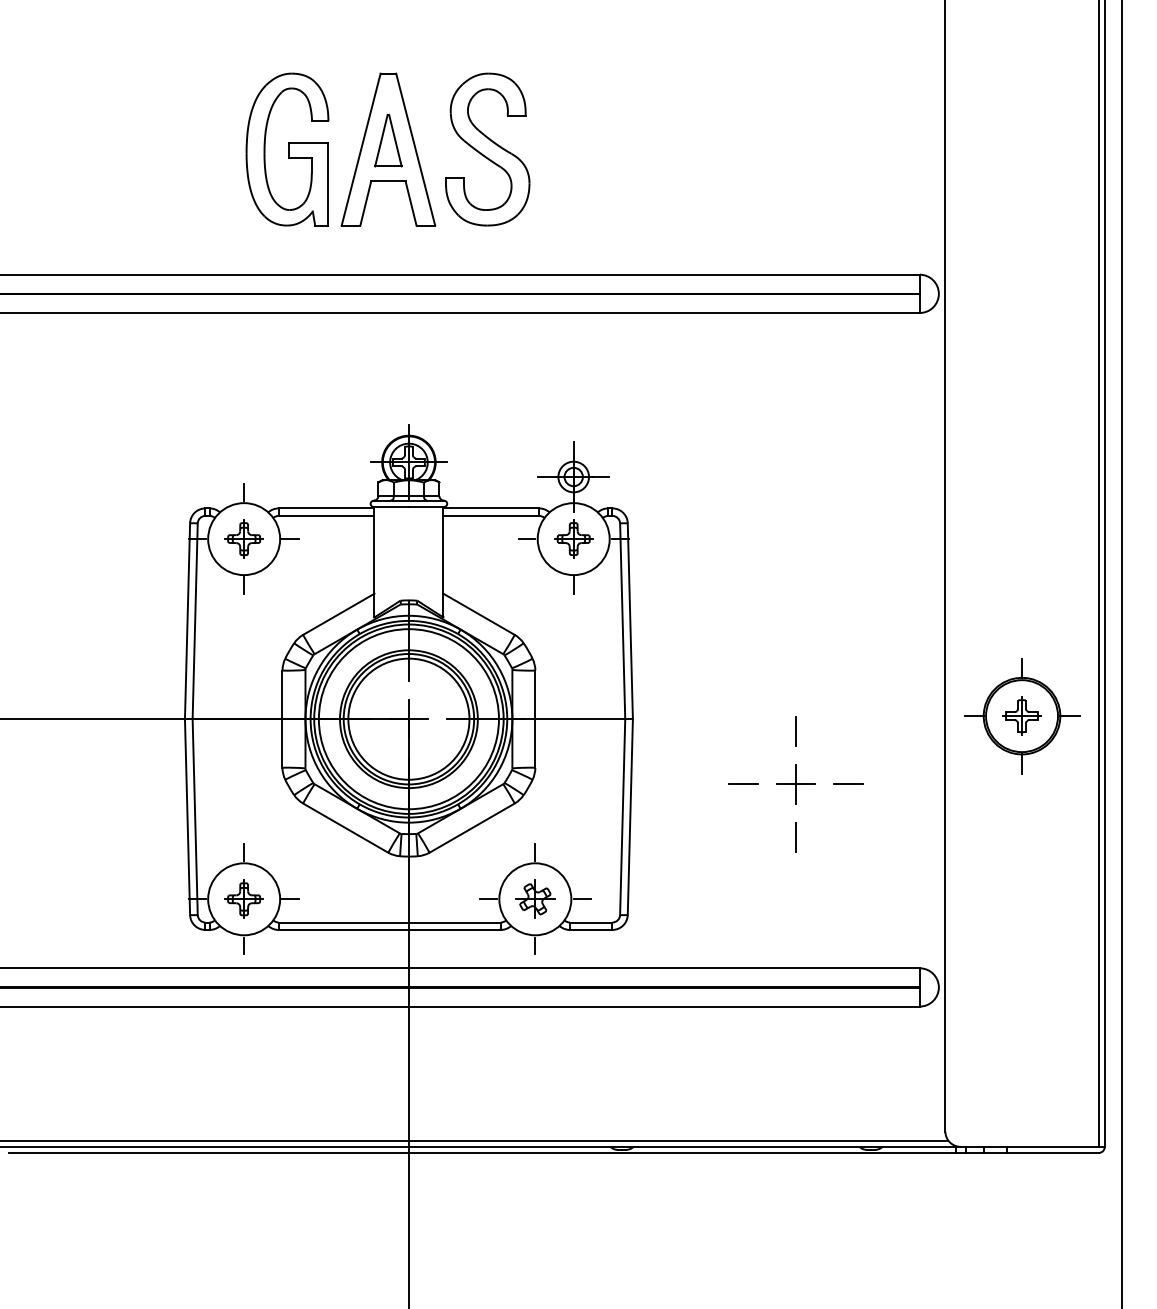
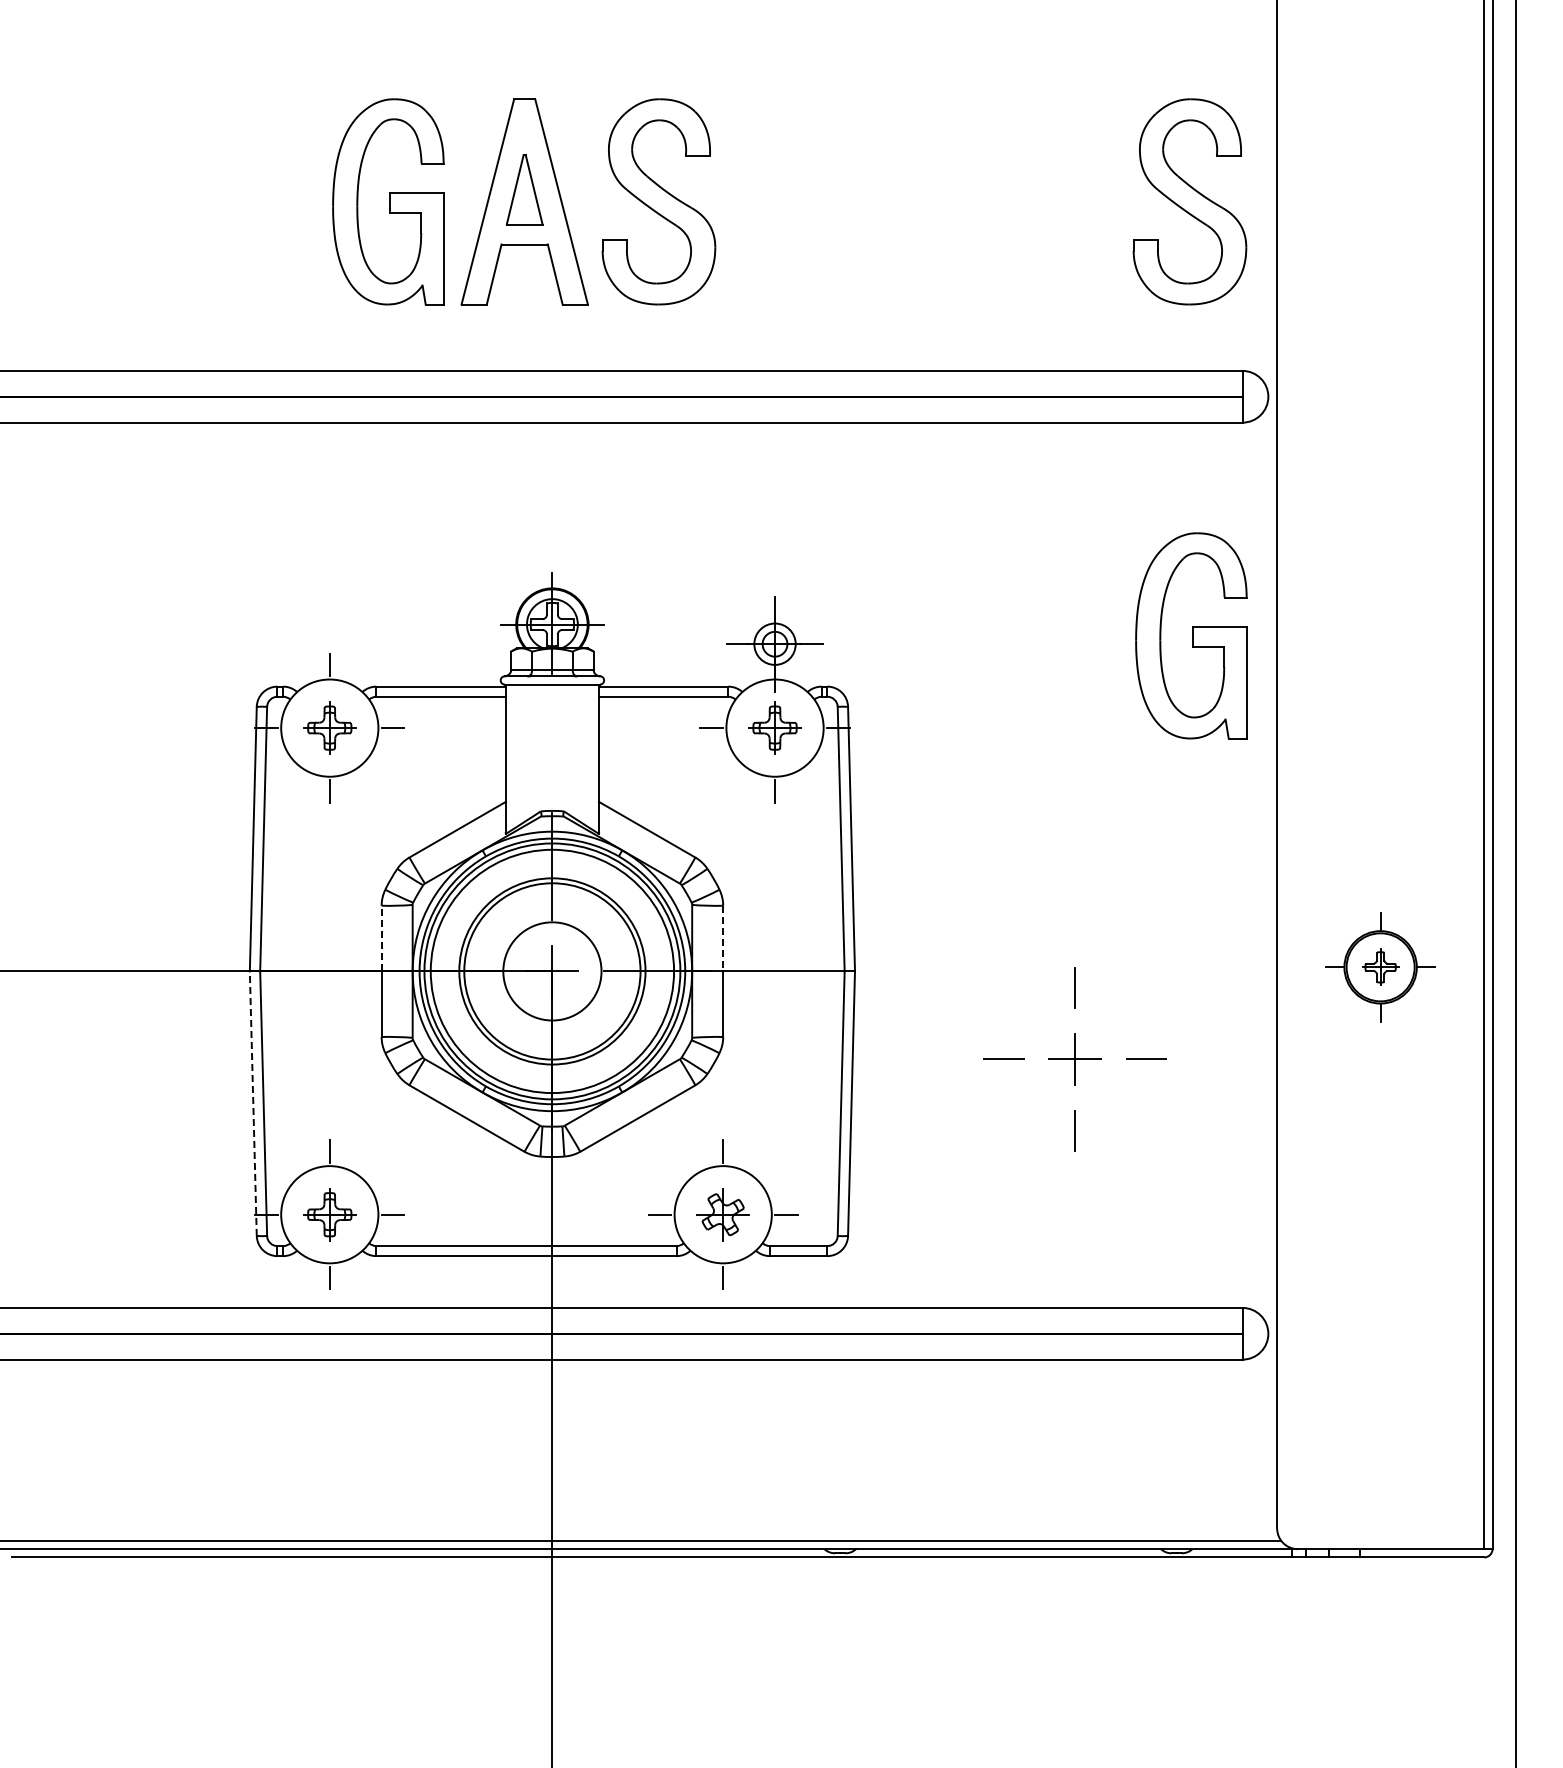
part: (880, 149) -> (1189, 201), added
part: (881, 470) -> (1191, 635), added
line: (282, 694) -> (381, 938), solid -> dashed
line: (535, 694) -> (723, 938), solid -> dashed
part: (1021, 716) -> (1380, 967), size x0.7
circle: (408, 719) -> (552, 971), size x0.6
line: (187, 816) -> (253, 1103), solid -> dashed

